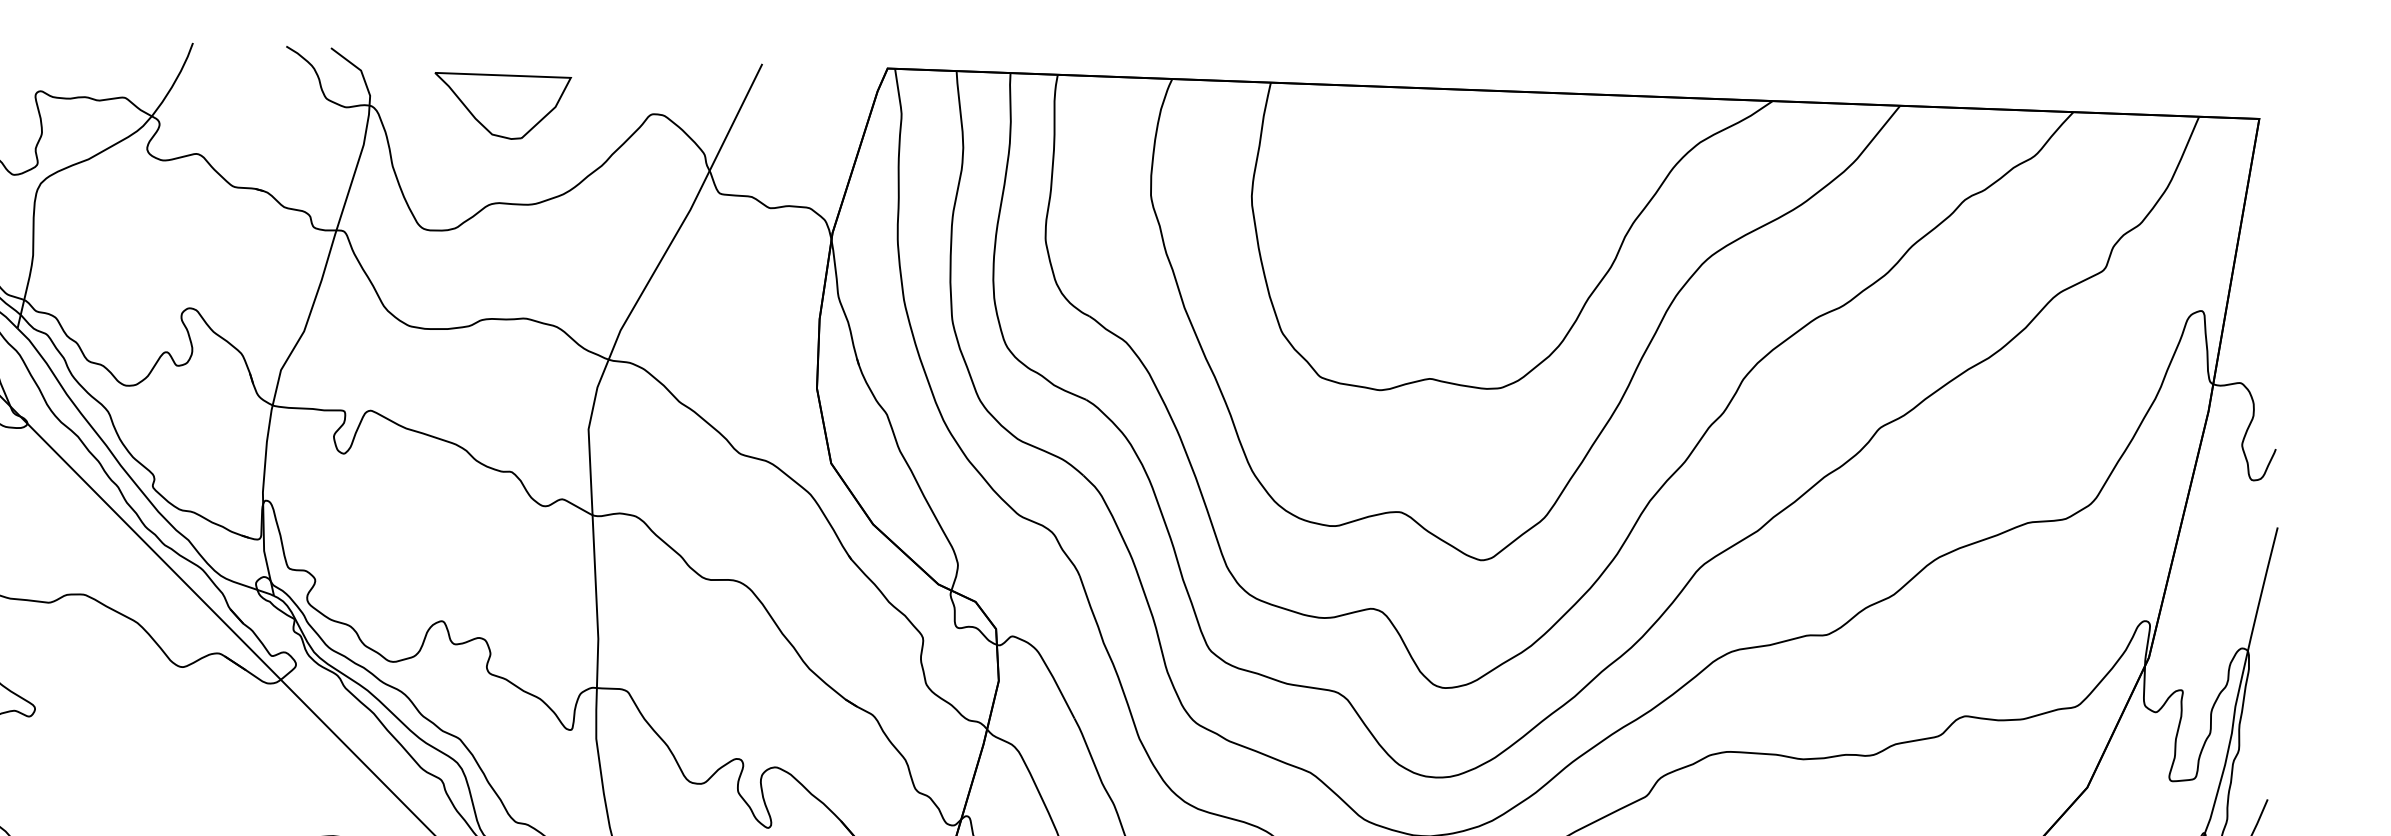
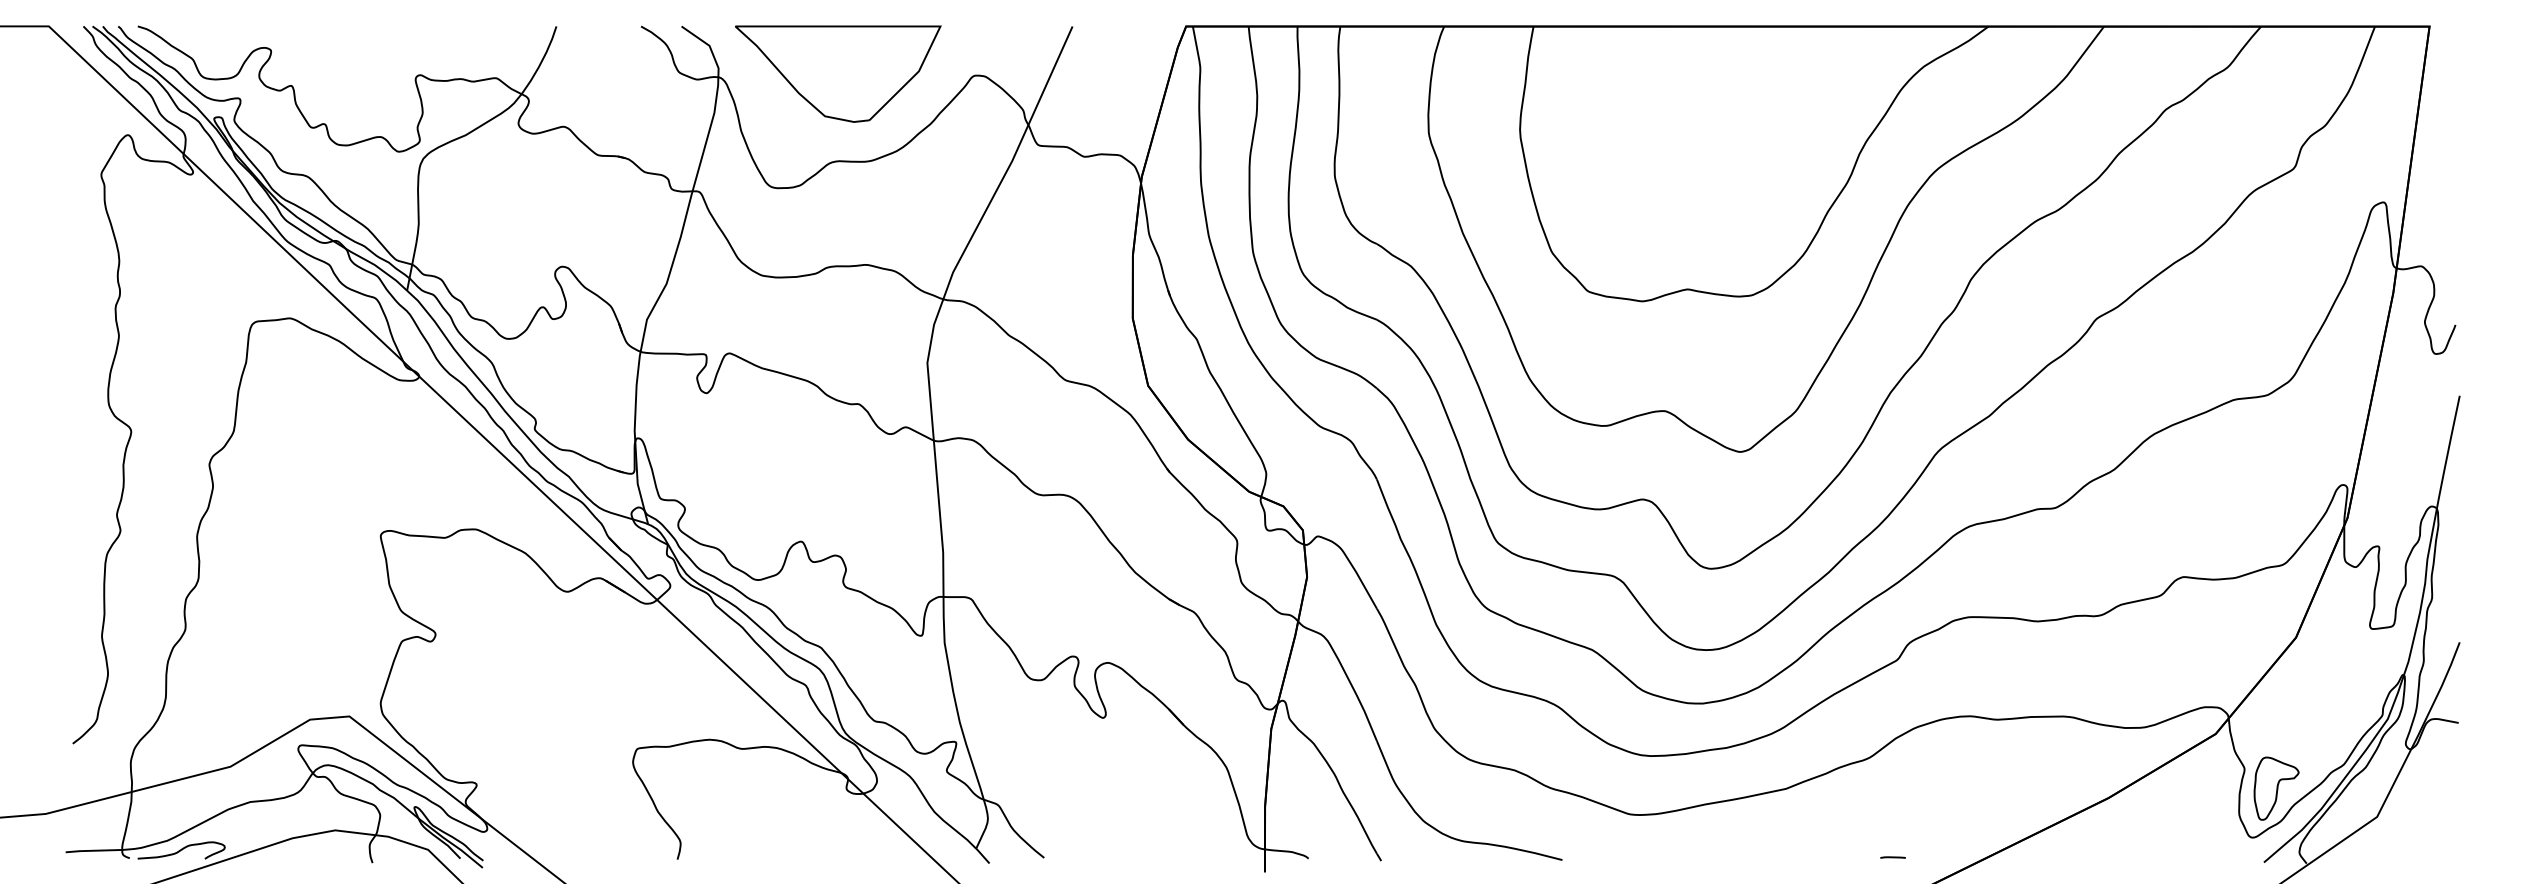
part: (502, 106) -> (838, 73), size x1.67

